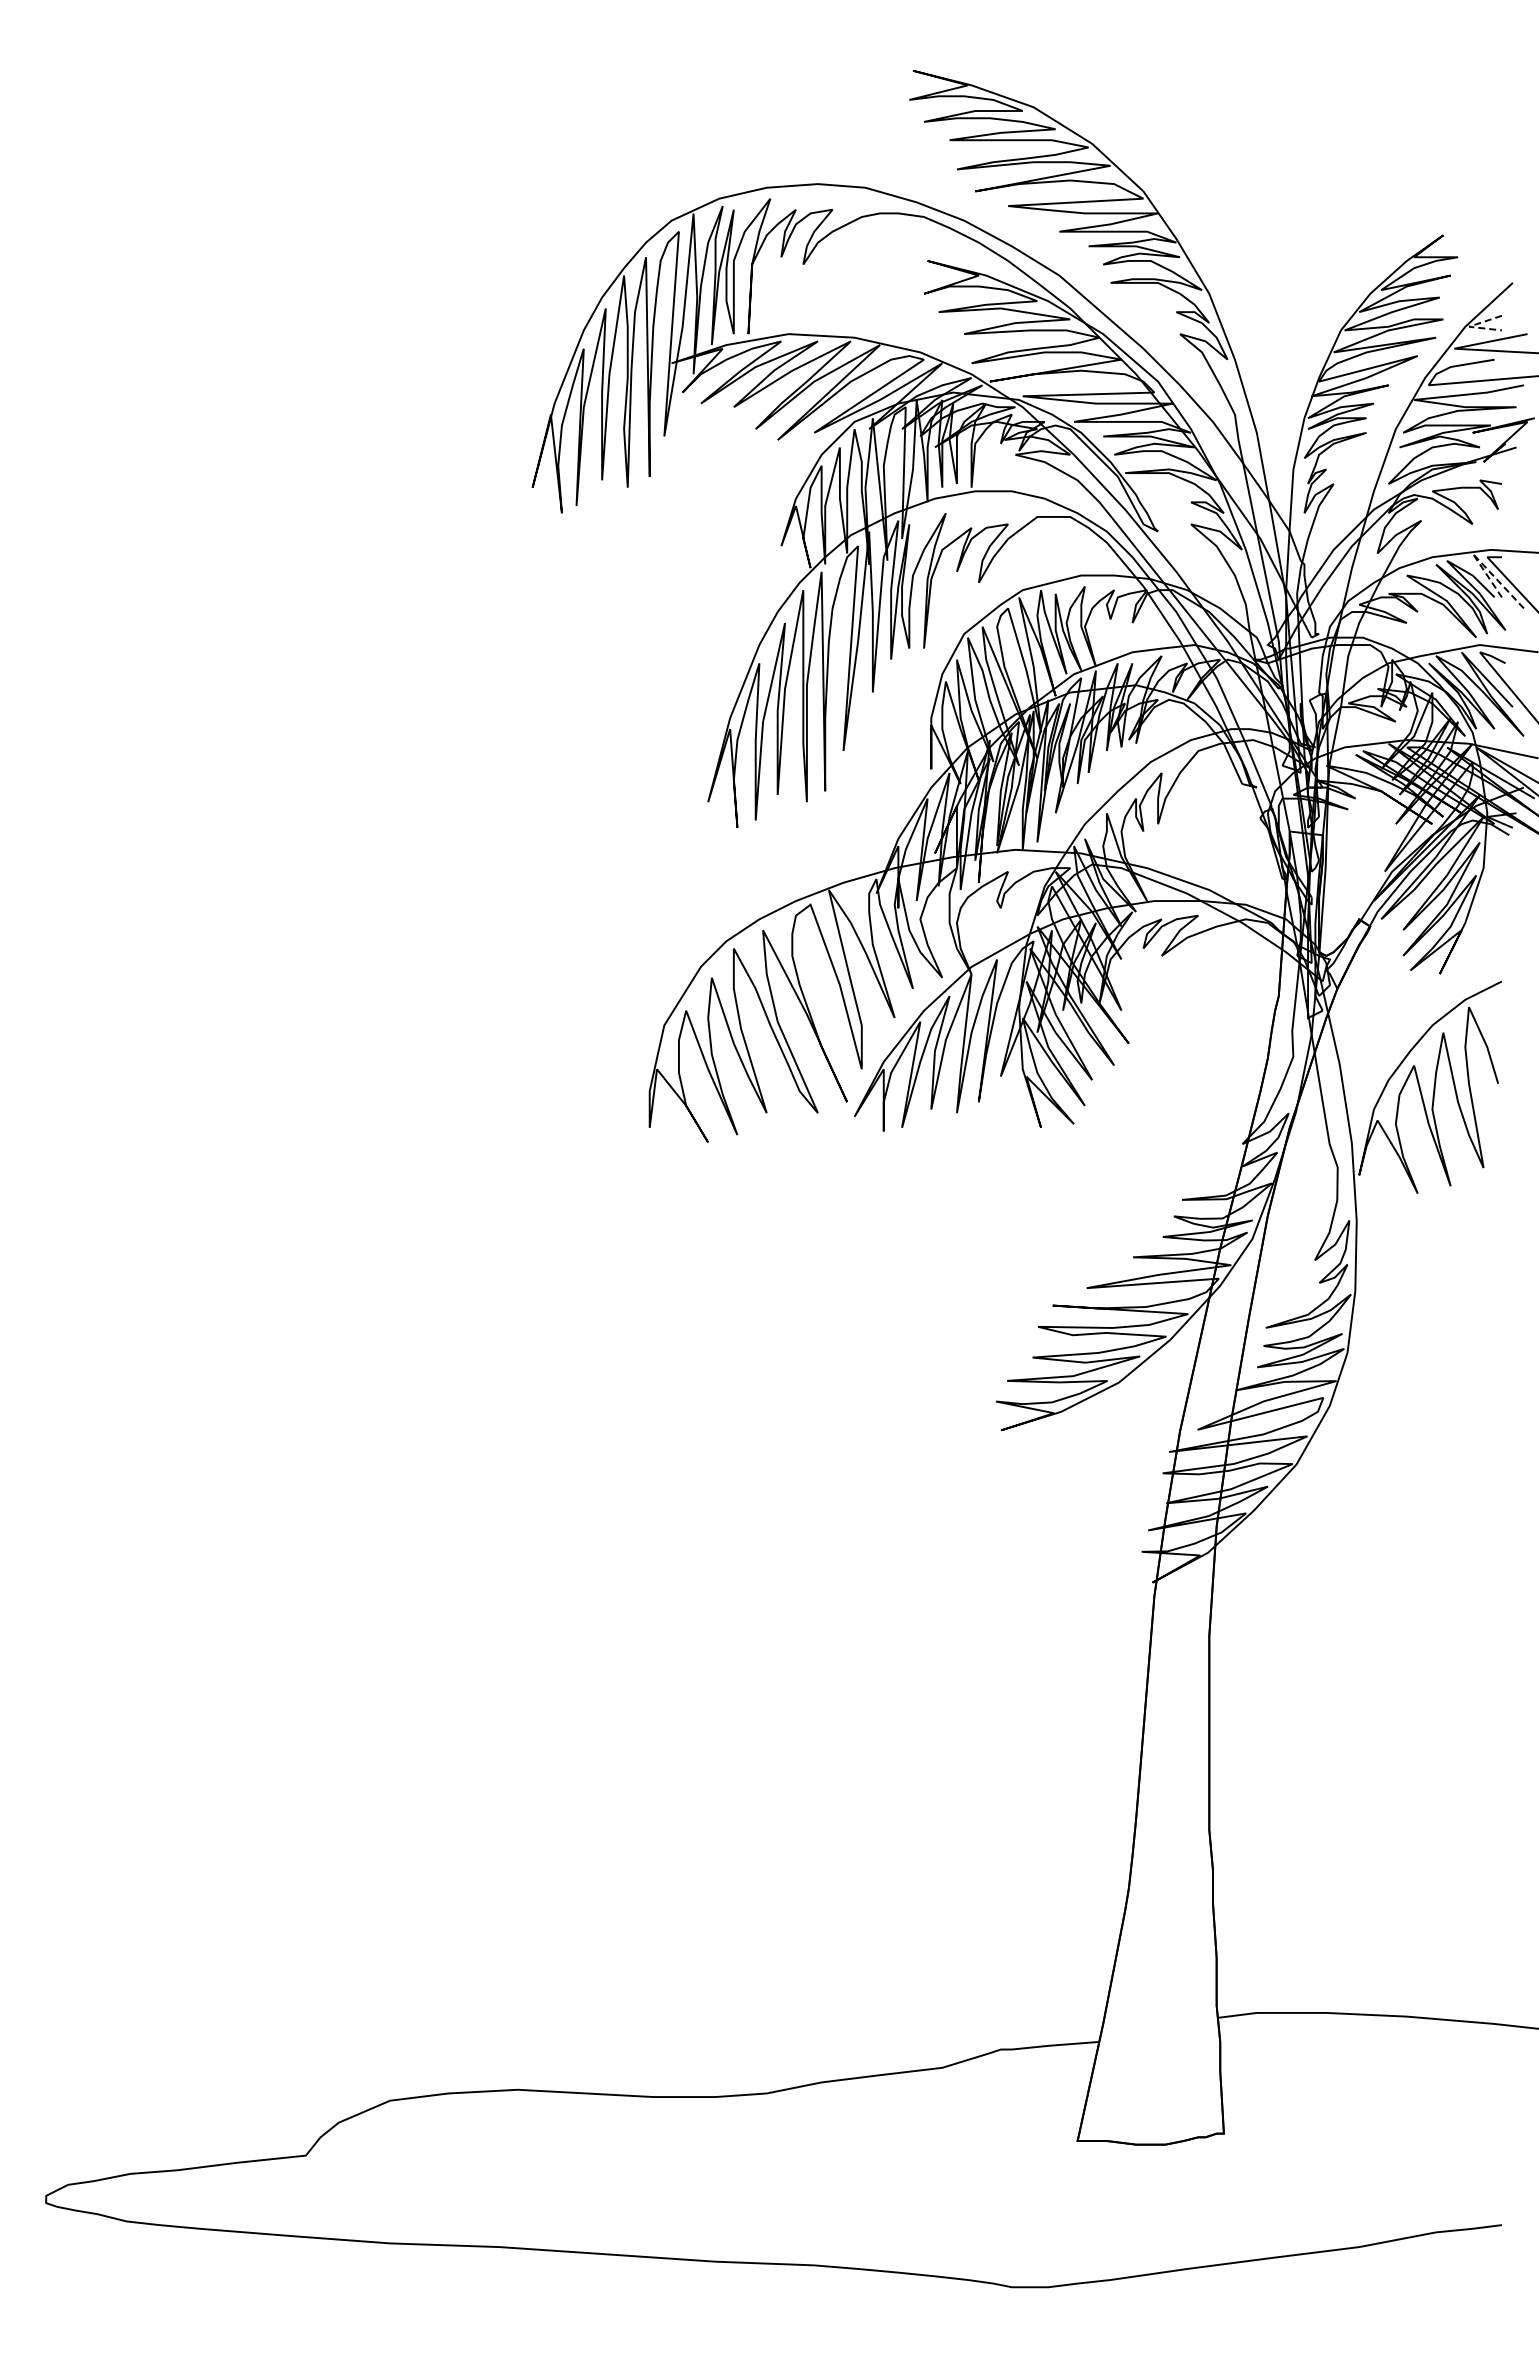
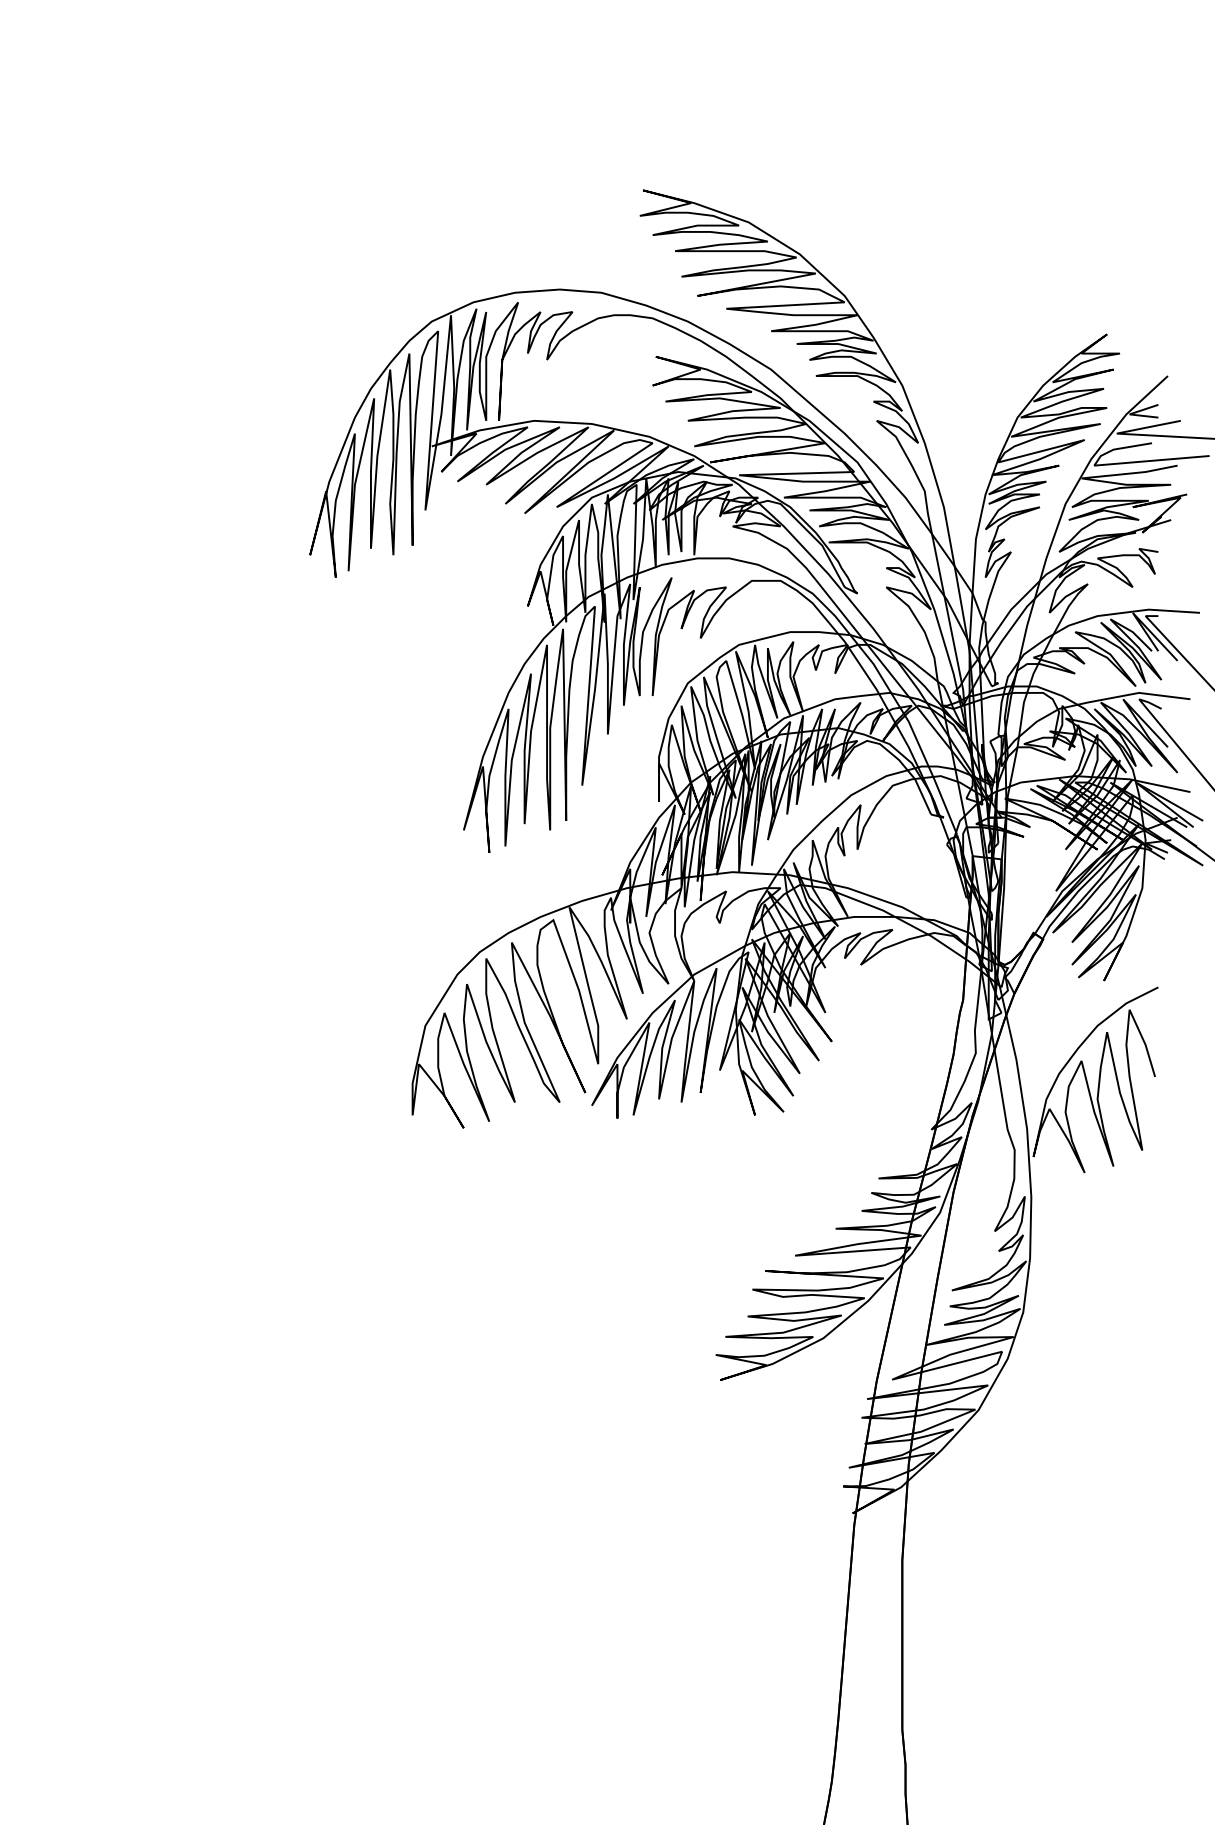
line: (1469, 326) -> (1130, 414), dashed -> solid
line: (1480, 561) -> (1139, 619), dashed -> solid

